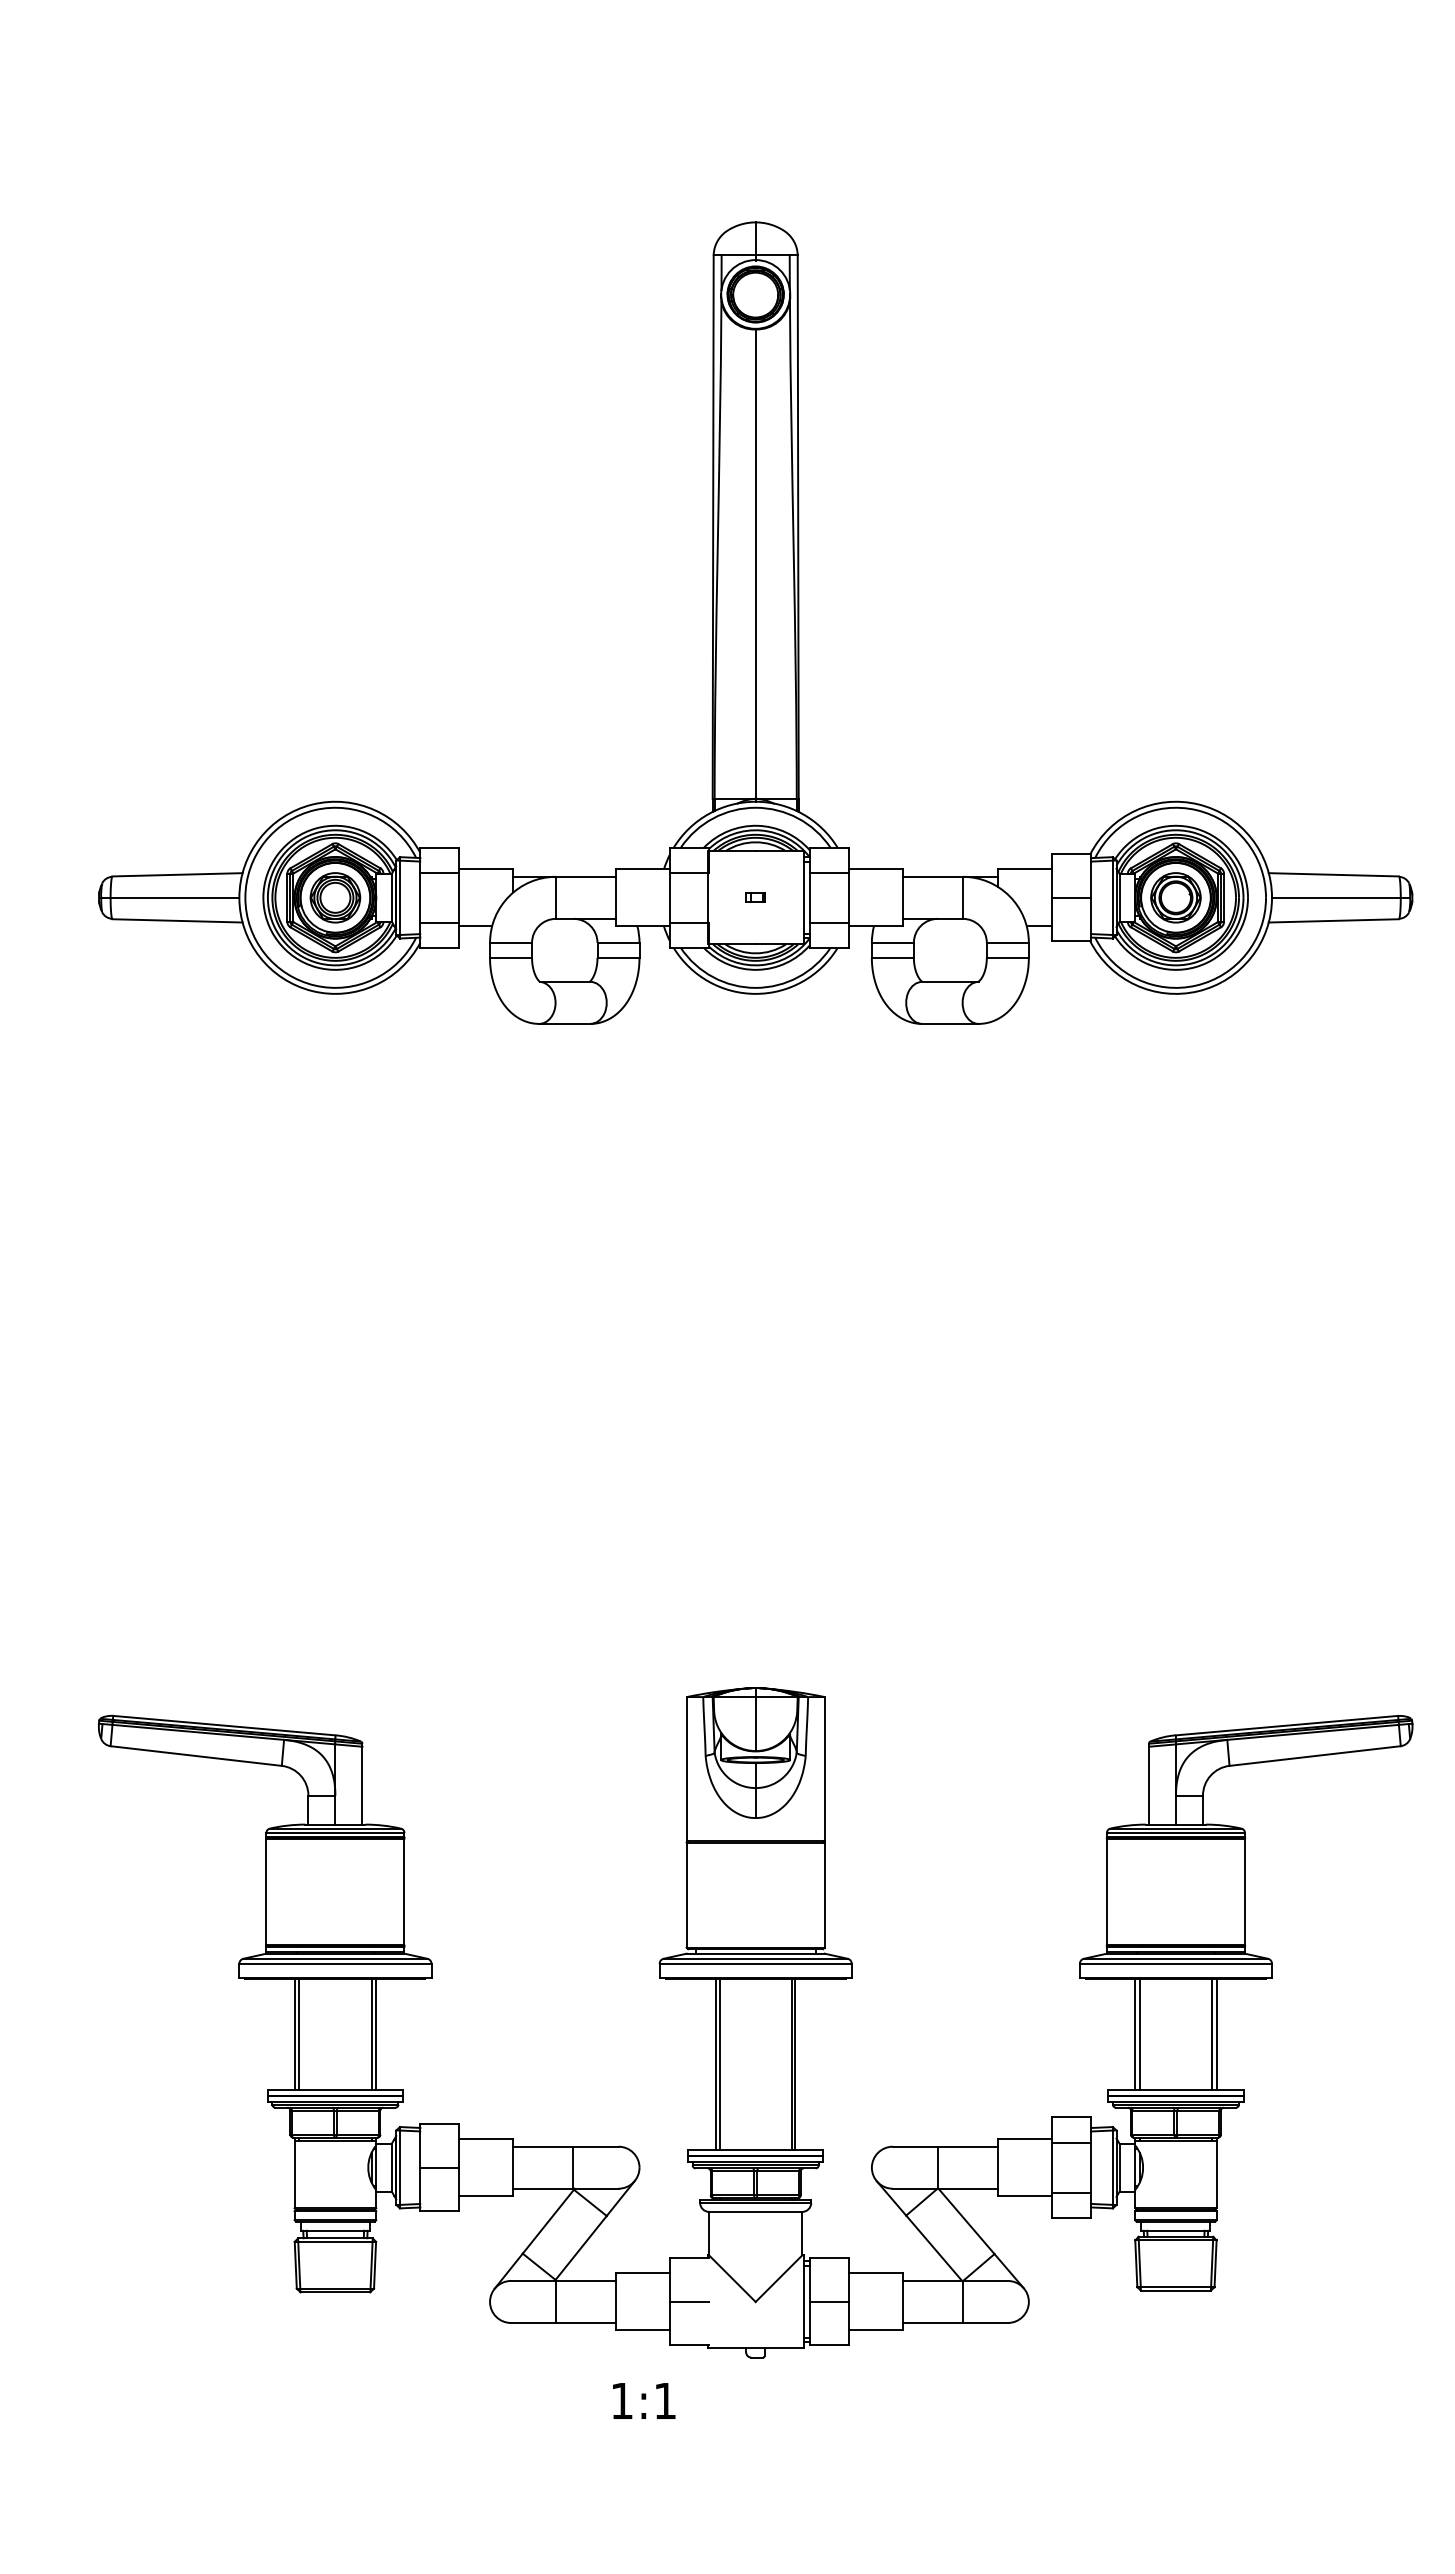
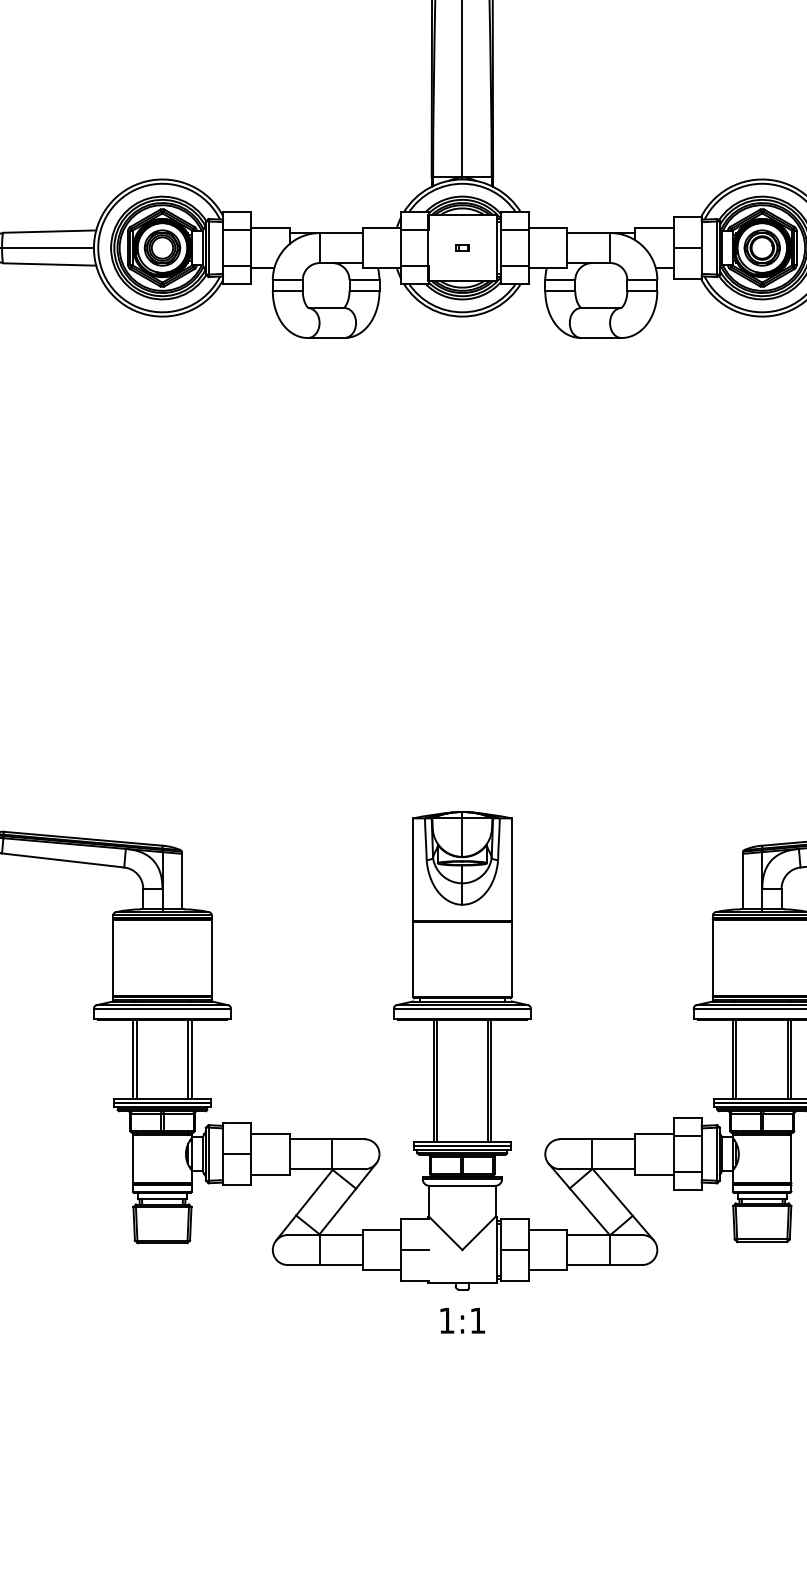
text: (644, 2400) -> (462, 1320), moved

